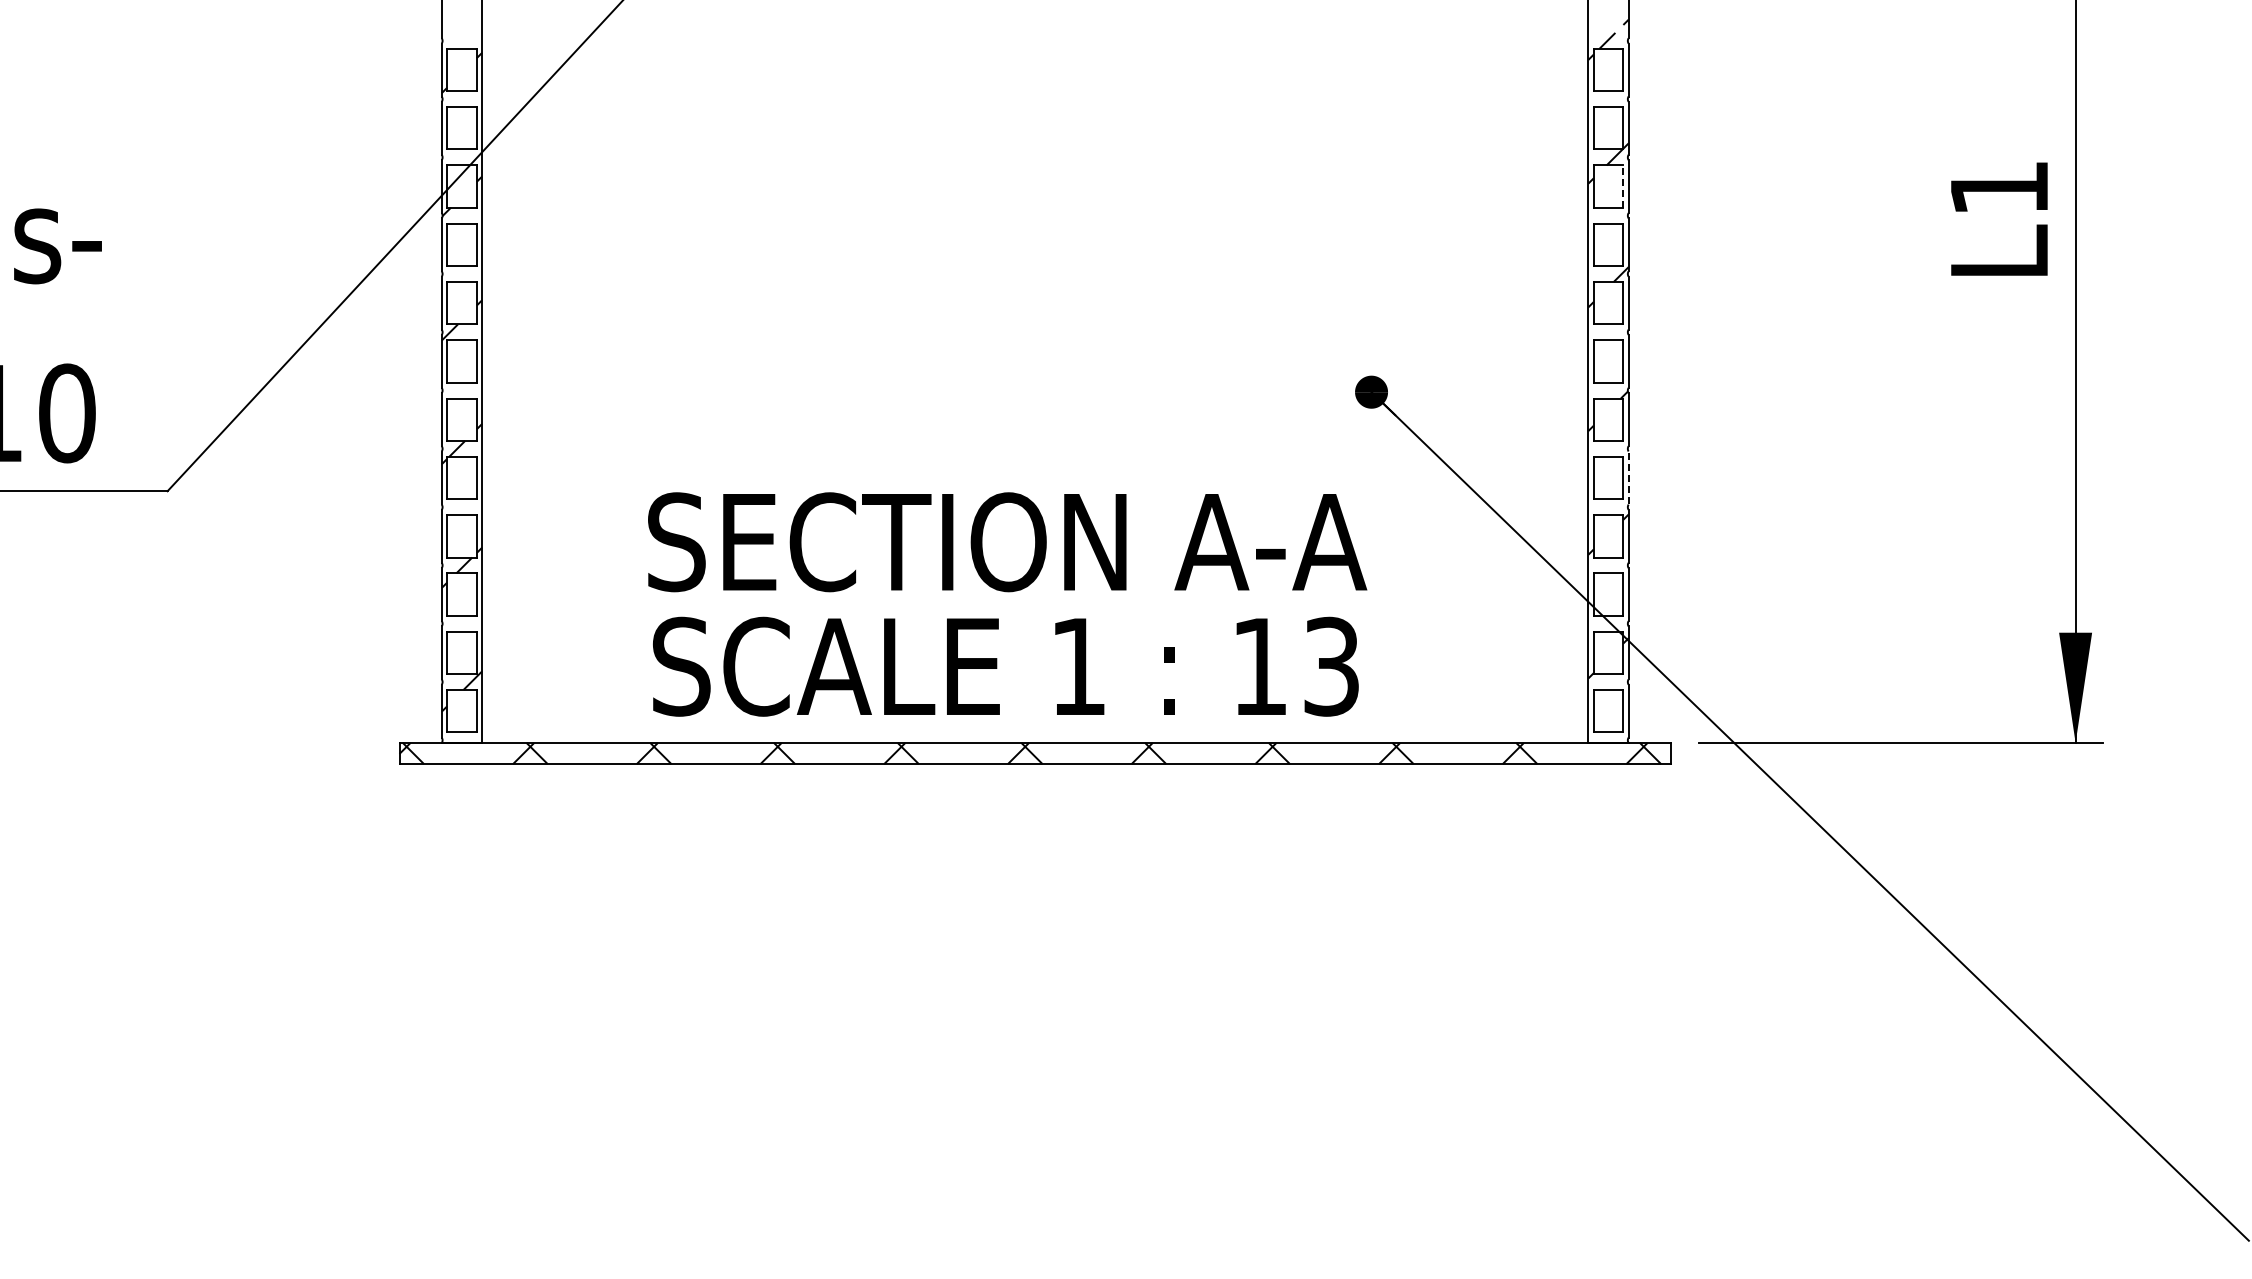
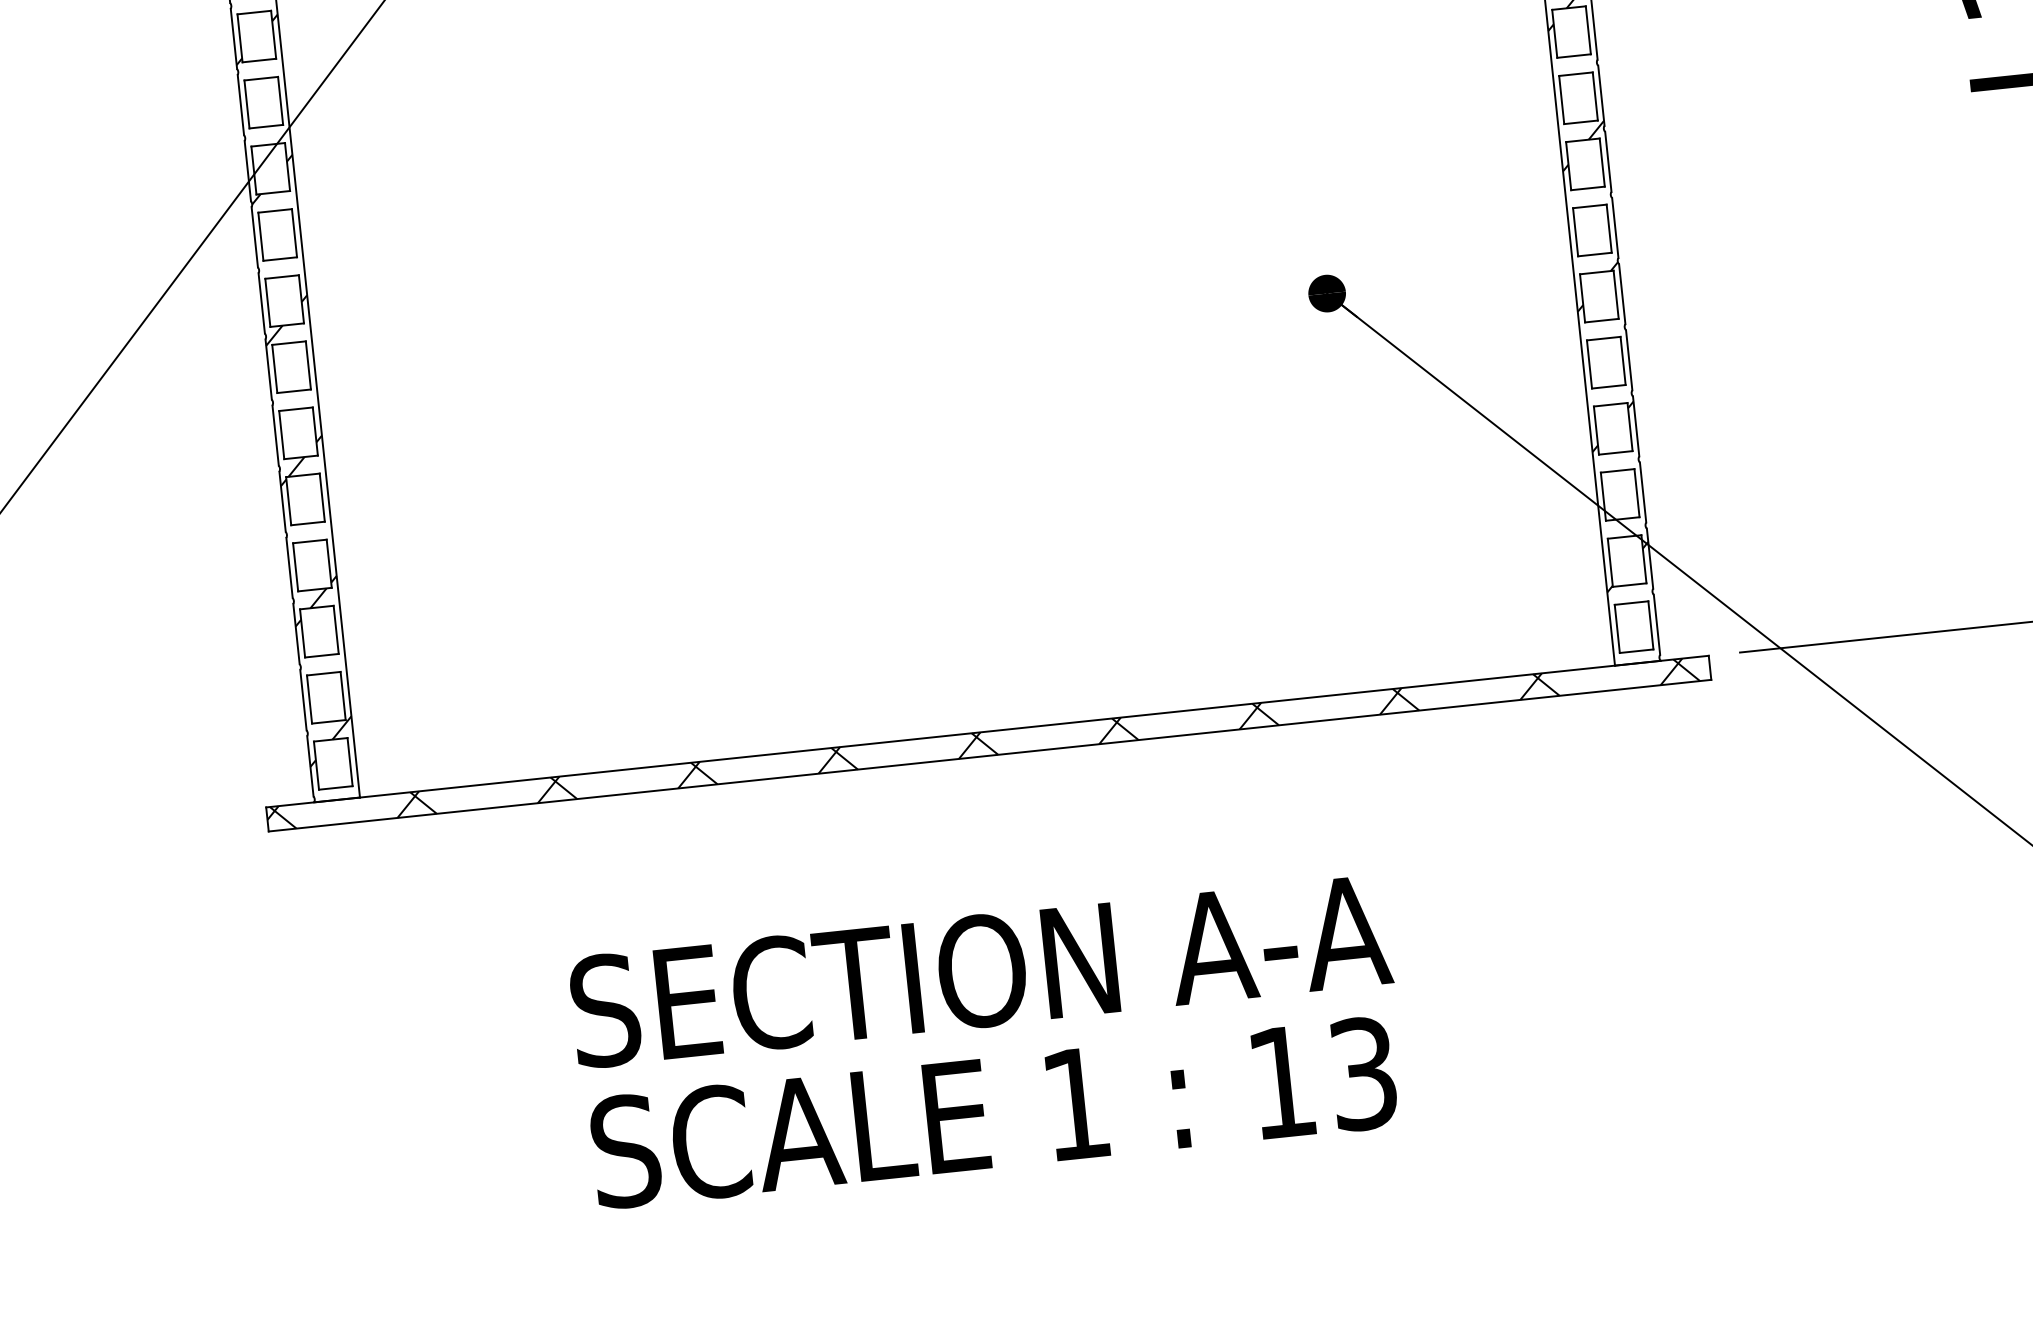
line: (1623, 186) -> (1588, 30), dashed -> solid
line: (1628, 477) -> (1628, 359), dashed -> solid
text: (1007, 604) -> (988, 1041), moved

